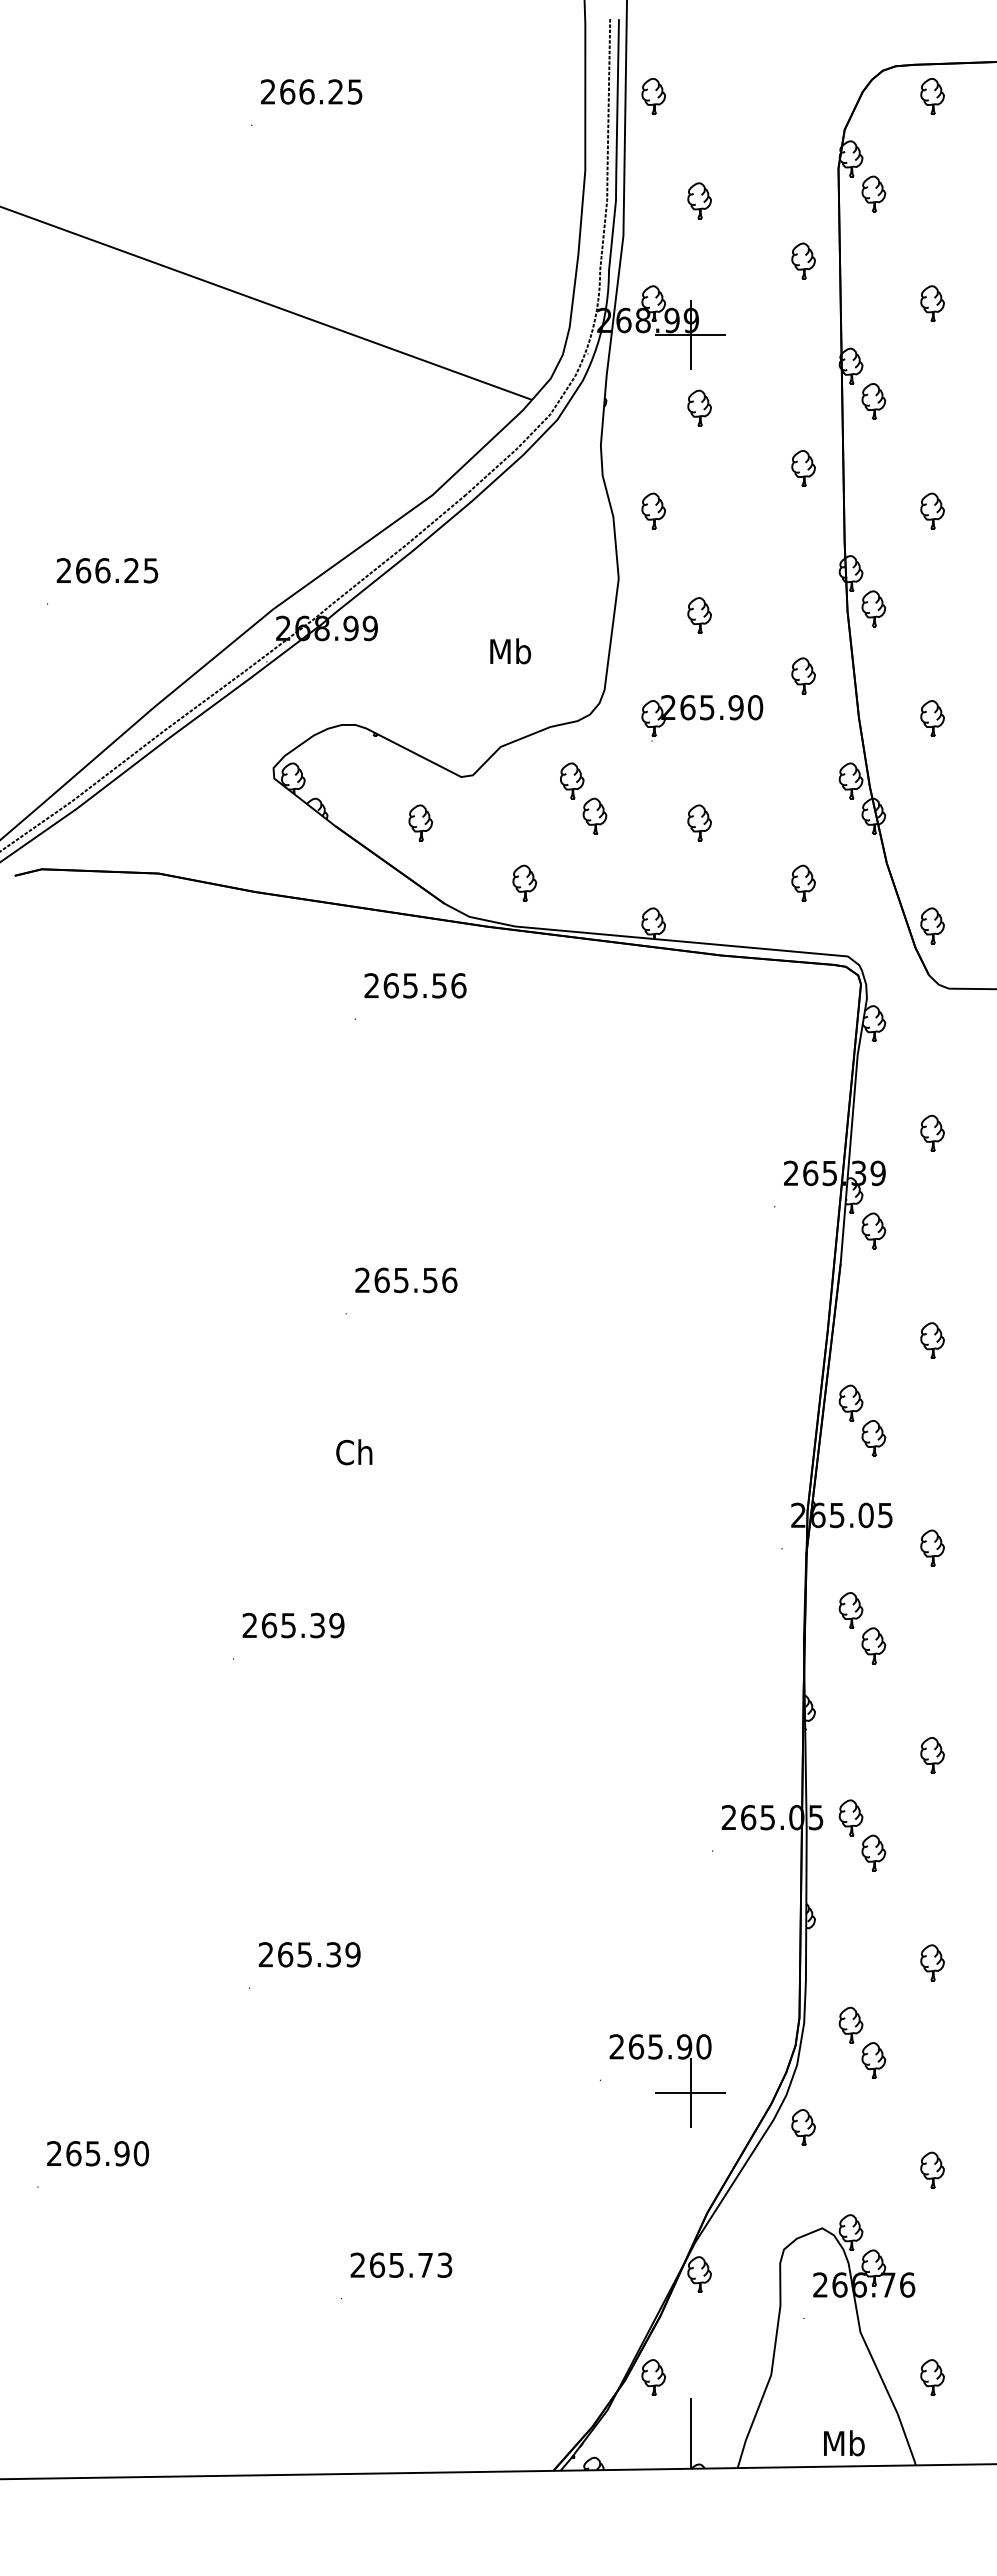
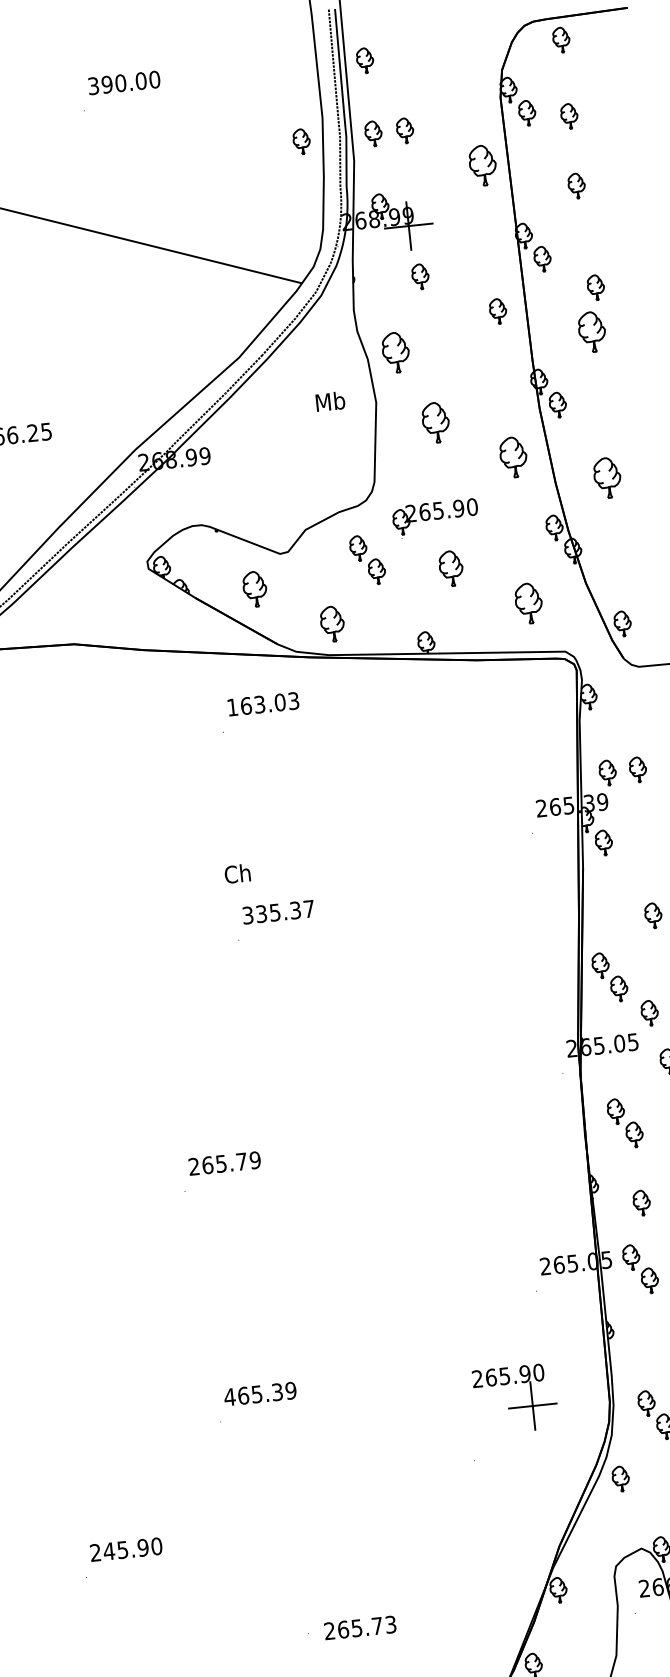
text: (311, 91) -> (123, 82), 266.25 -> 390.00
part: (654, 199) -> (373, 133), added
part: (552, 200) -> (301, 141), added
part: (932, 204) -> (569, 116), added
part: (803, 260) -> (482, 165), size x1.6
part: (944, 449) -> (595, 287), added
part: (653, 510) -> (395, 352), size x1.6
part: (932, 510) -> (592, 331), size x1.6
part: (699, 615) -> (435, 422), size x1.6
text: (510, 651) -> (330, 401), moved
part: (803, 675) -> (513, 457), size x1.6
part: (702, 718) -> (435, 518), moved
part: (932, 718) -> (607, 477), size x1.6
part: (420, 822) -> (254, 588), size x1.4
part: (699, 822) -> (451, 568), size x1.4
part: (524, 882) -> (332, 623), size x1.4
part: (803, 882) -> (528, 602), size x1.6
text: (415, 985) -> (263, 704), 265.56 -> 163.03
part: (889, 1132) -> (607, 772), added
text: (406, 1280) -> (278, 912), 265.56 -> 335.37
text: (354, 1452) -> (237, 873), moved
part: (912, 1476) -> (649, 1012), added
text: (317, 1625) -> (241, 1161), 265.39 -> 265.79
part: (873, 1742) -> (641, 1202), added
text: (266, 1954) -> (230, 1396), 265.39 -> 465.39
part: (667, 2092) -> (516, 1407), moved
text: (73, 2153) -> (109, 1551), 265.90 -> 245.90
text: (401, 2264) -> (360, 1627), moved

